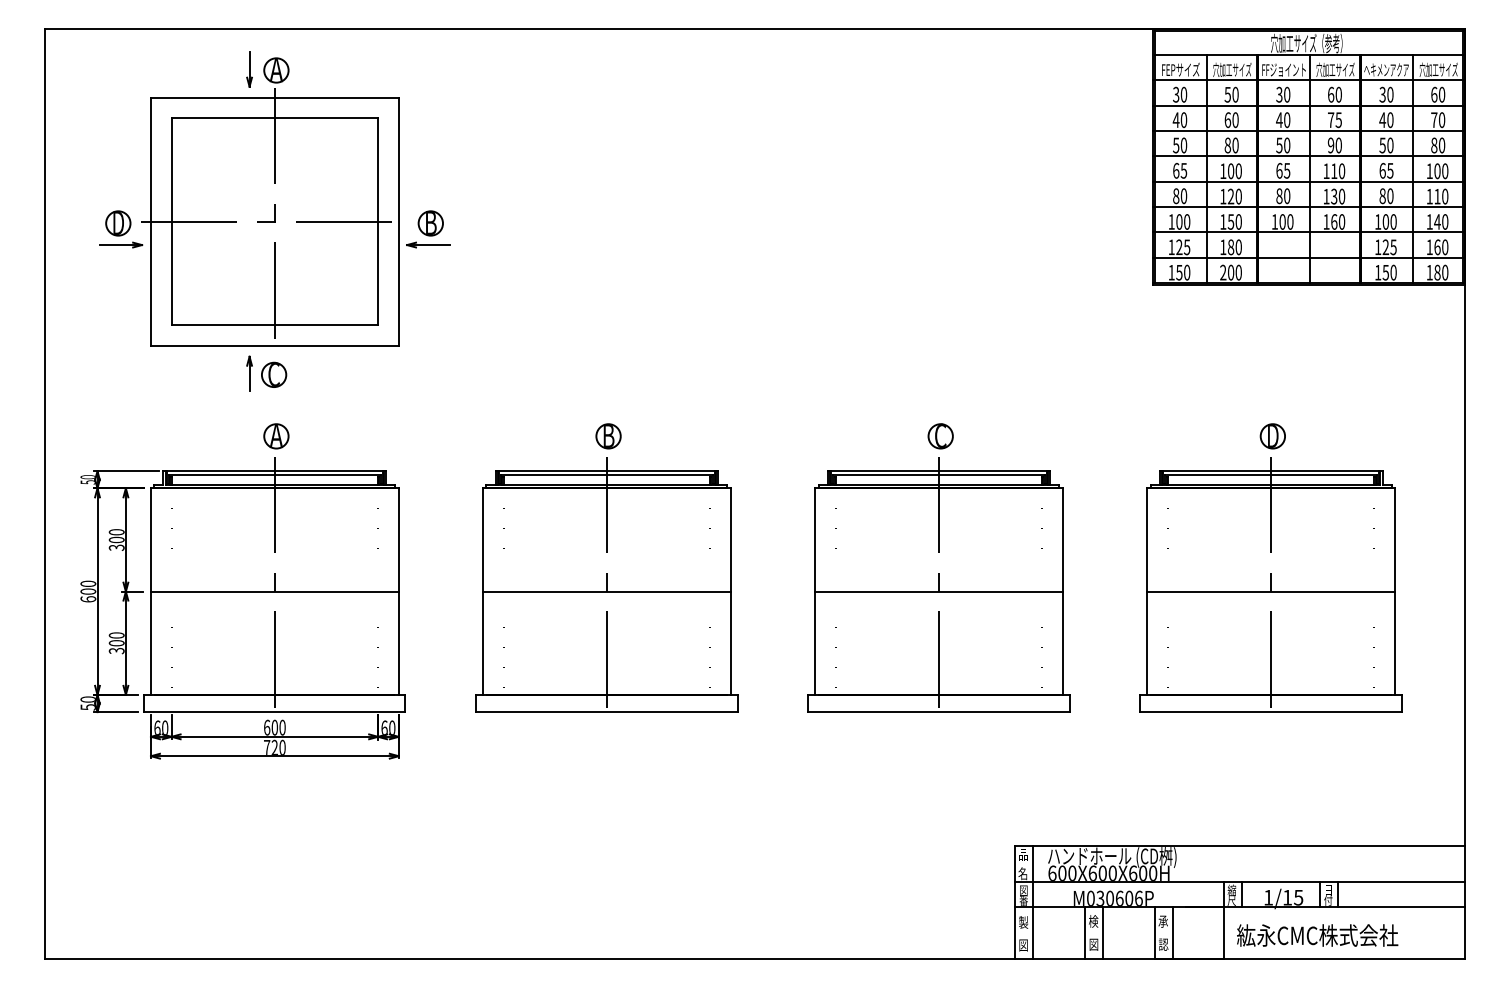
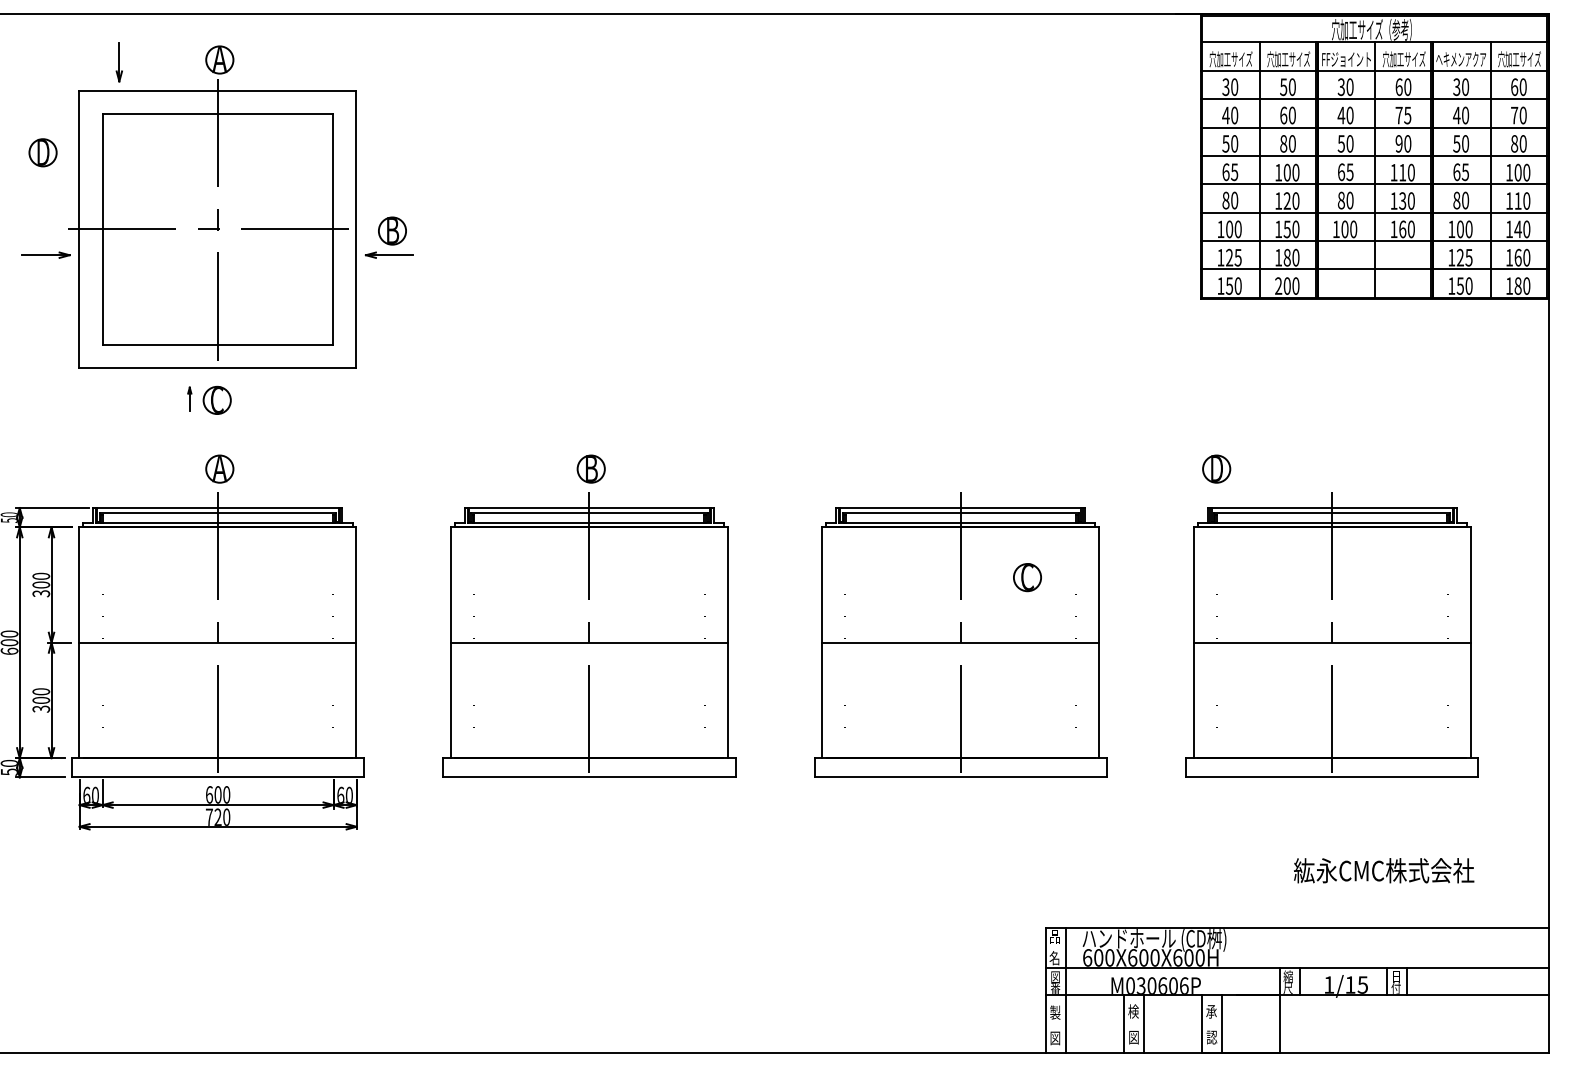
part: (249, 69) -> (119, 62), moved
text: (1180, 69) -> (1230, 58), FEPサイズ -> 穴加工サイズ
part: (118, 223) -> (43, 152), moved
part: (249, 373) -> (189, 398), size x0.6
part: (940, 436) -> (1027, 577), moved
part: (1272, 436) -> (1216, 469), moved
text: (1317, 935) -> (1383, 870), moved

